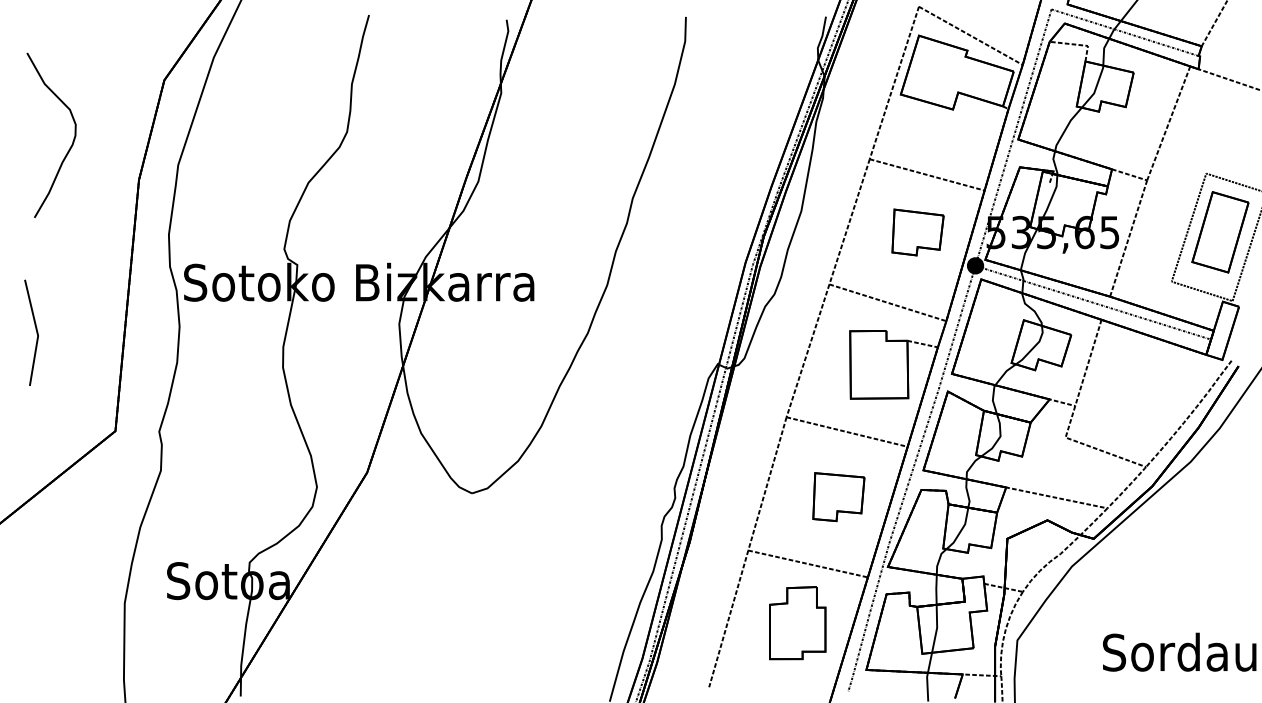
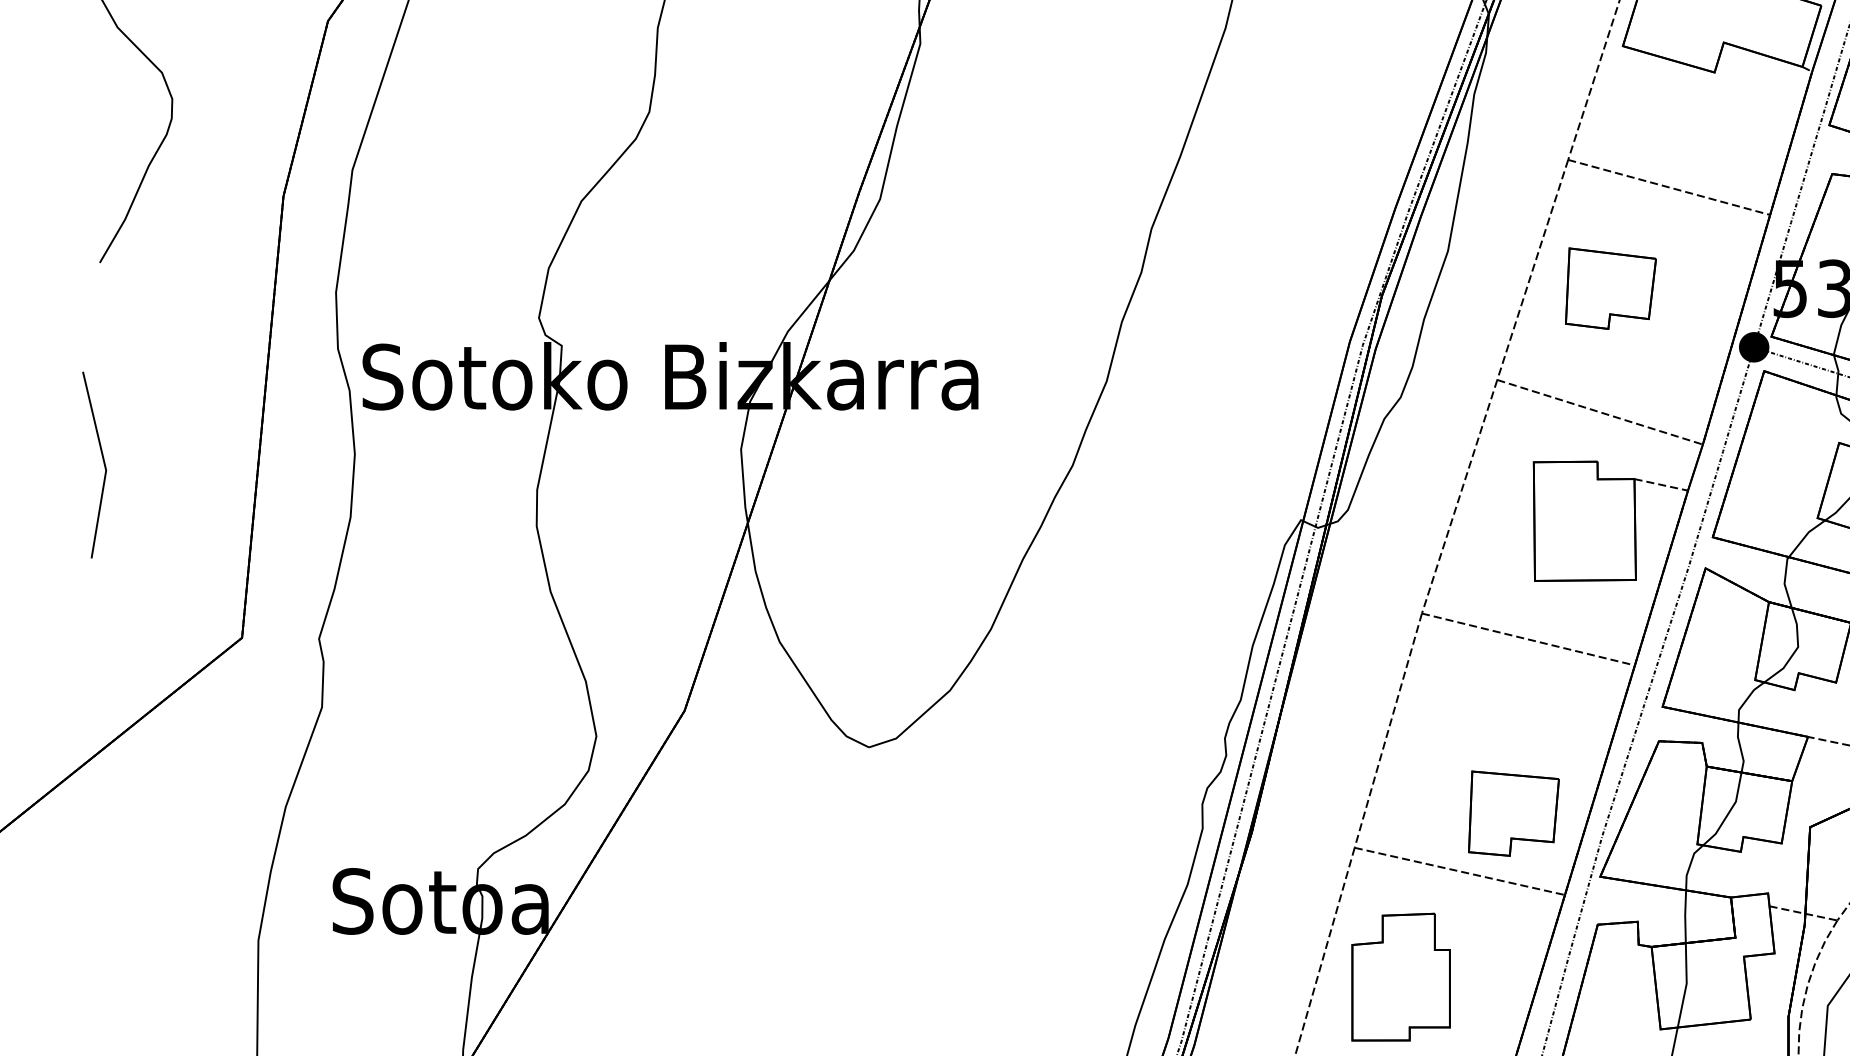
part: (917, 232) -> (1609, 288), moved
part: (838, 497) -> (1513, 814), moved
part: (797, 623) -> (1400, 977), moved

